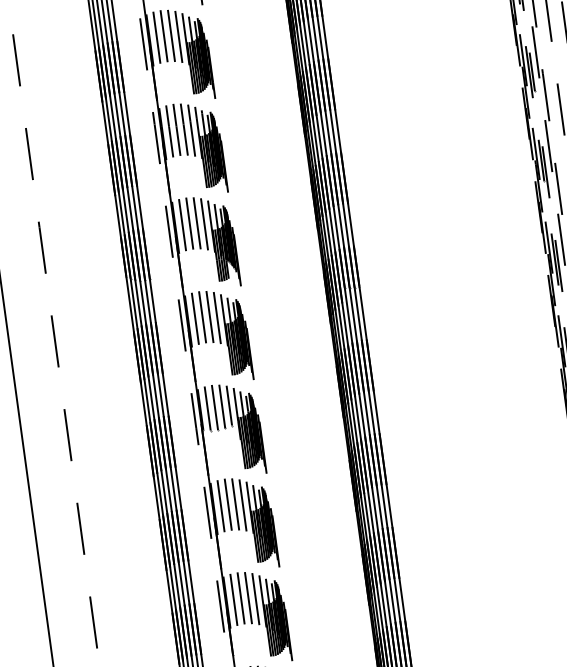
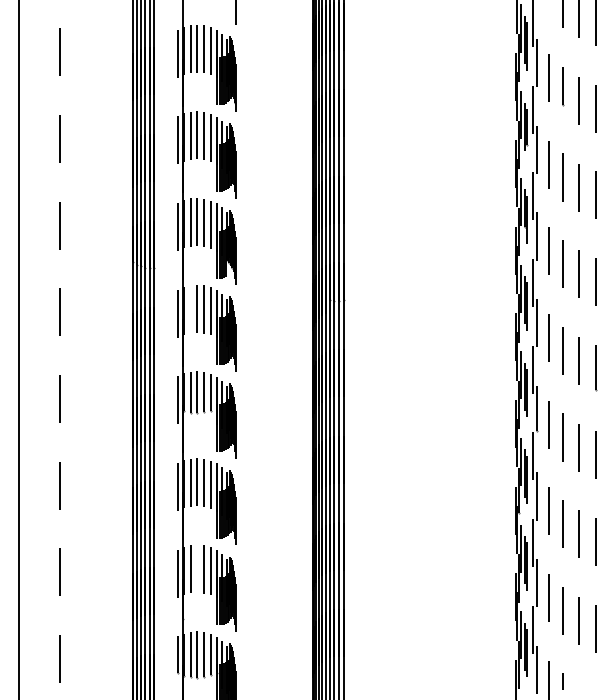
line: (195, 319) -> (190, 309), removed
line: (241, 598) -> (197, 568), removed

